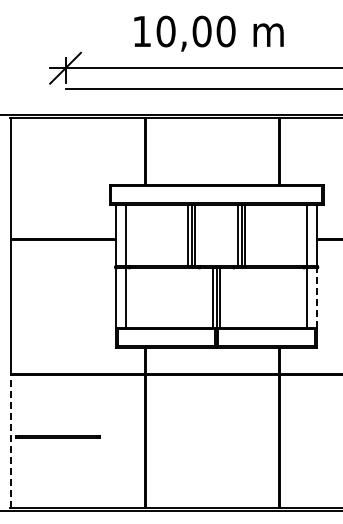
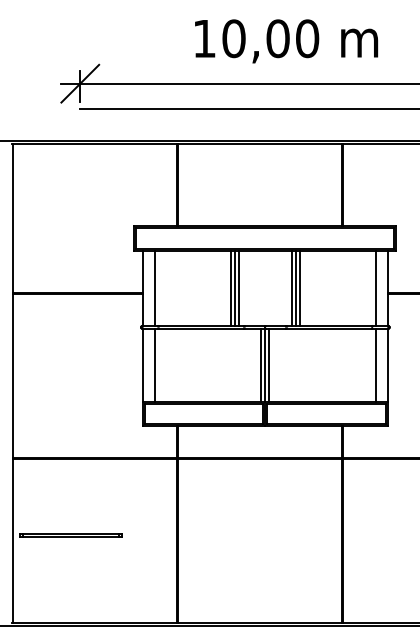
text: (208, 33) -> (285, 41), moved
line: (317, 297) -> (388, 364), dashed -> solid
line: (10, 441) -> (12, 540), dashed -> solid

